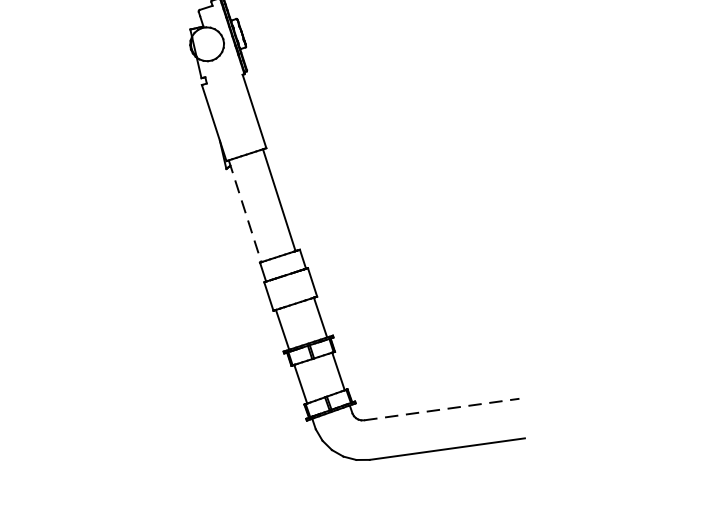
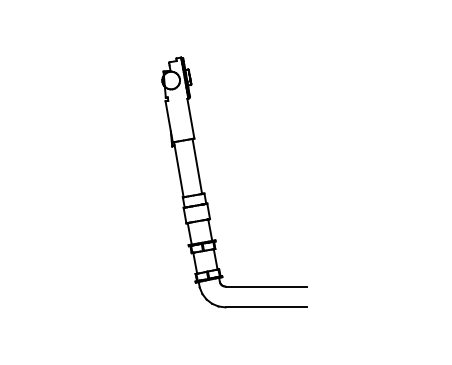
line: (244, 210) -> (178, 169), dashed -> solid
line: (441, 409) -> (266, 286), dashed -> solid

